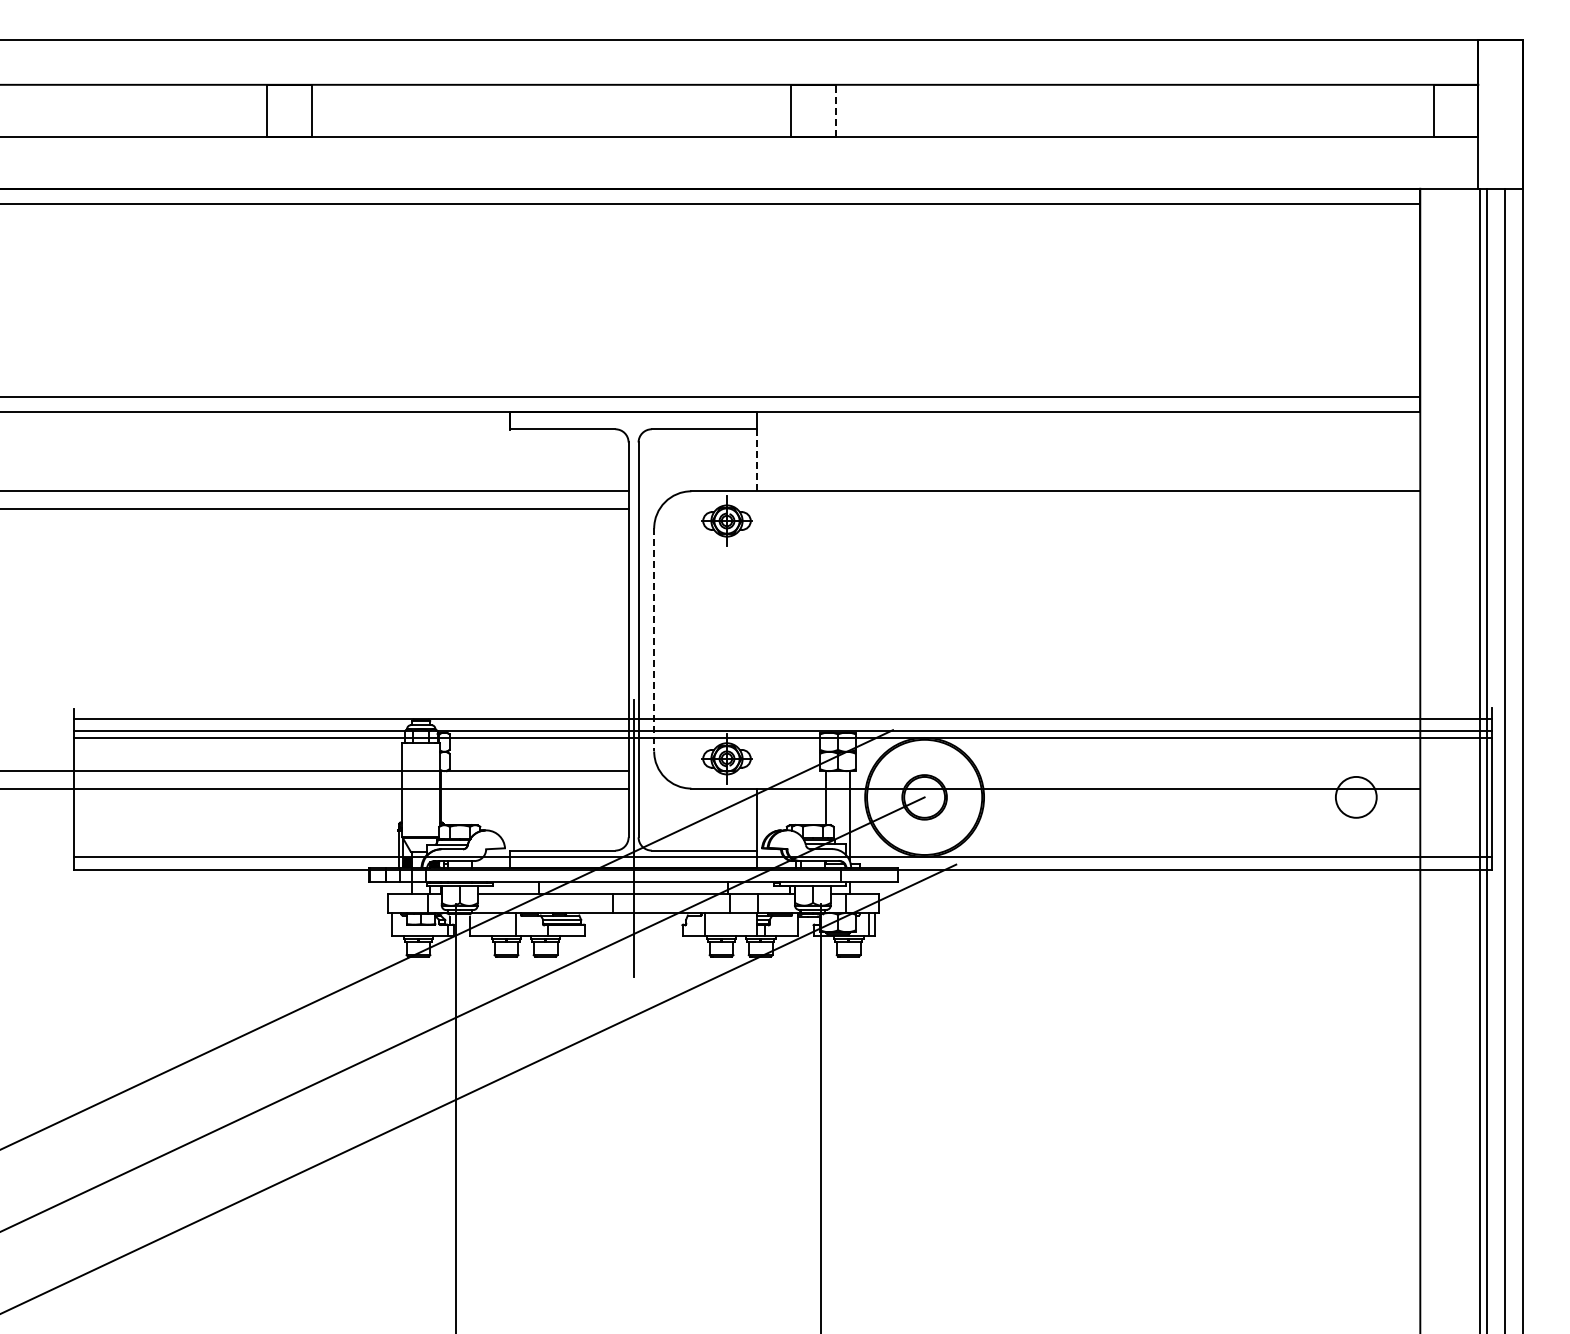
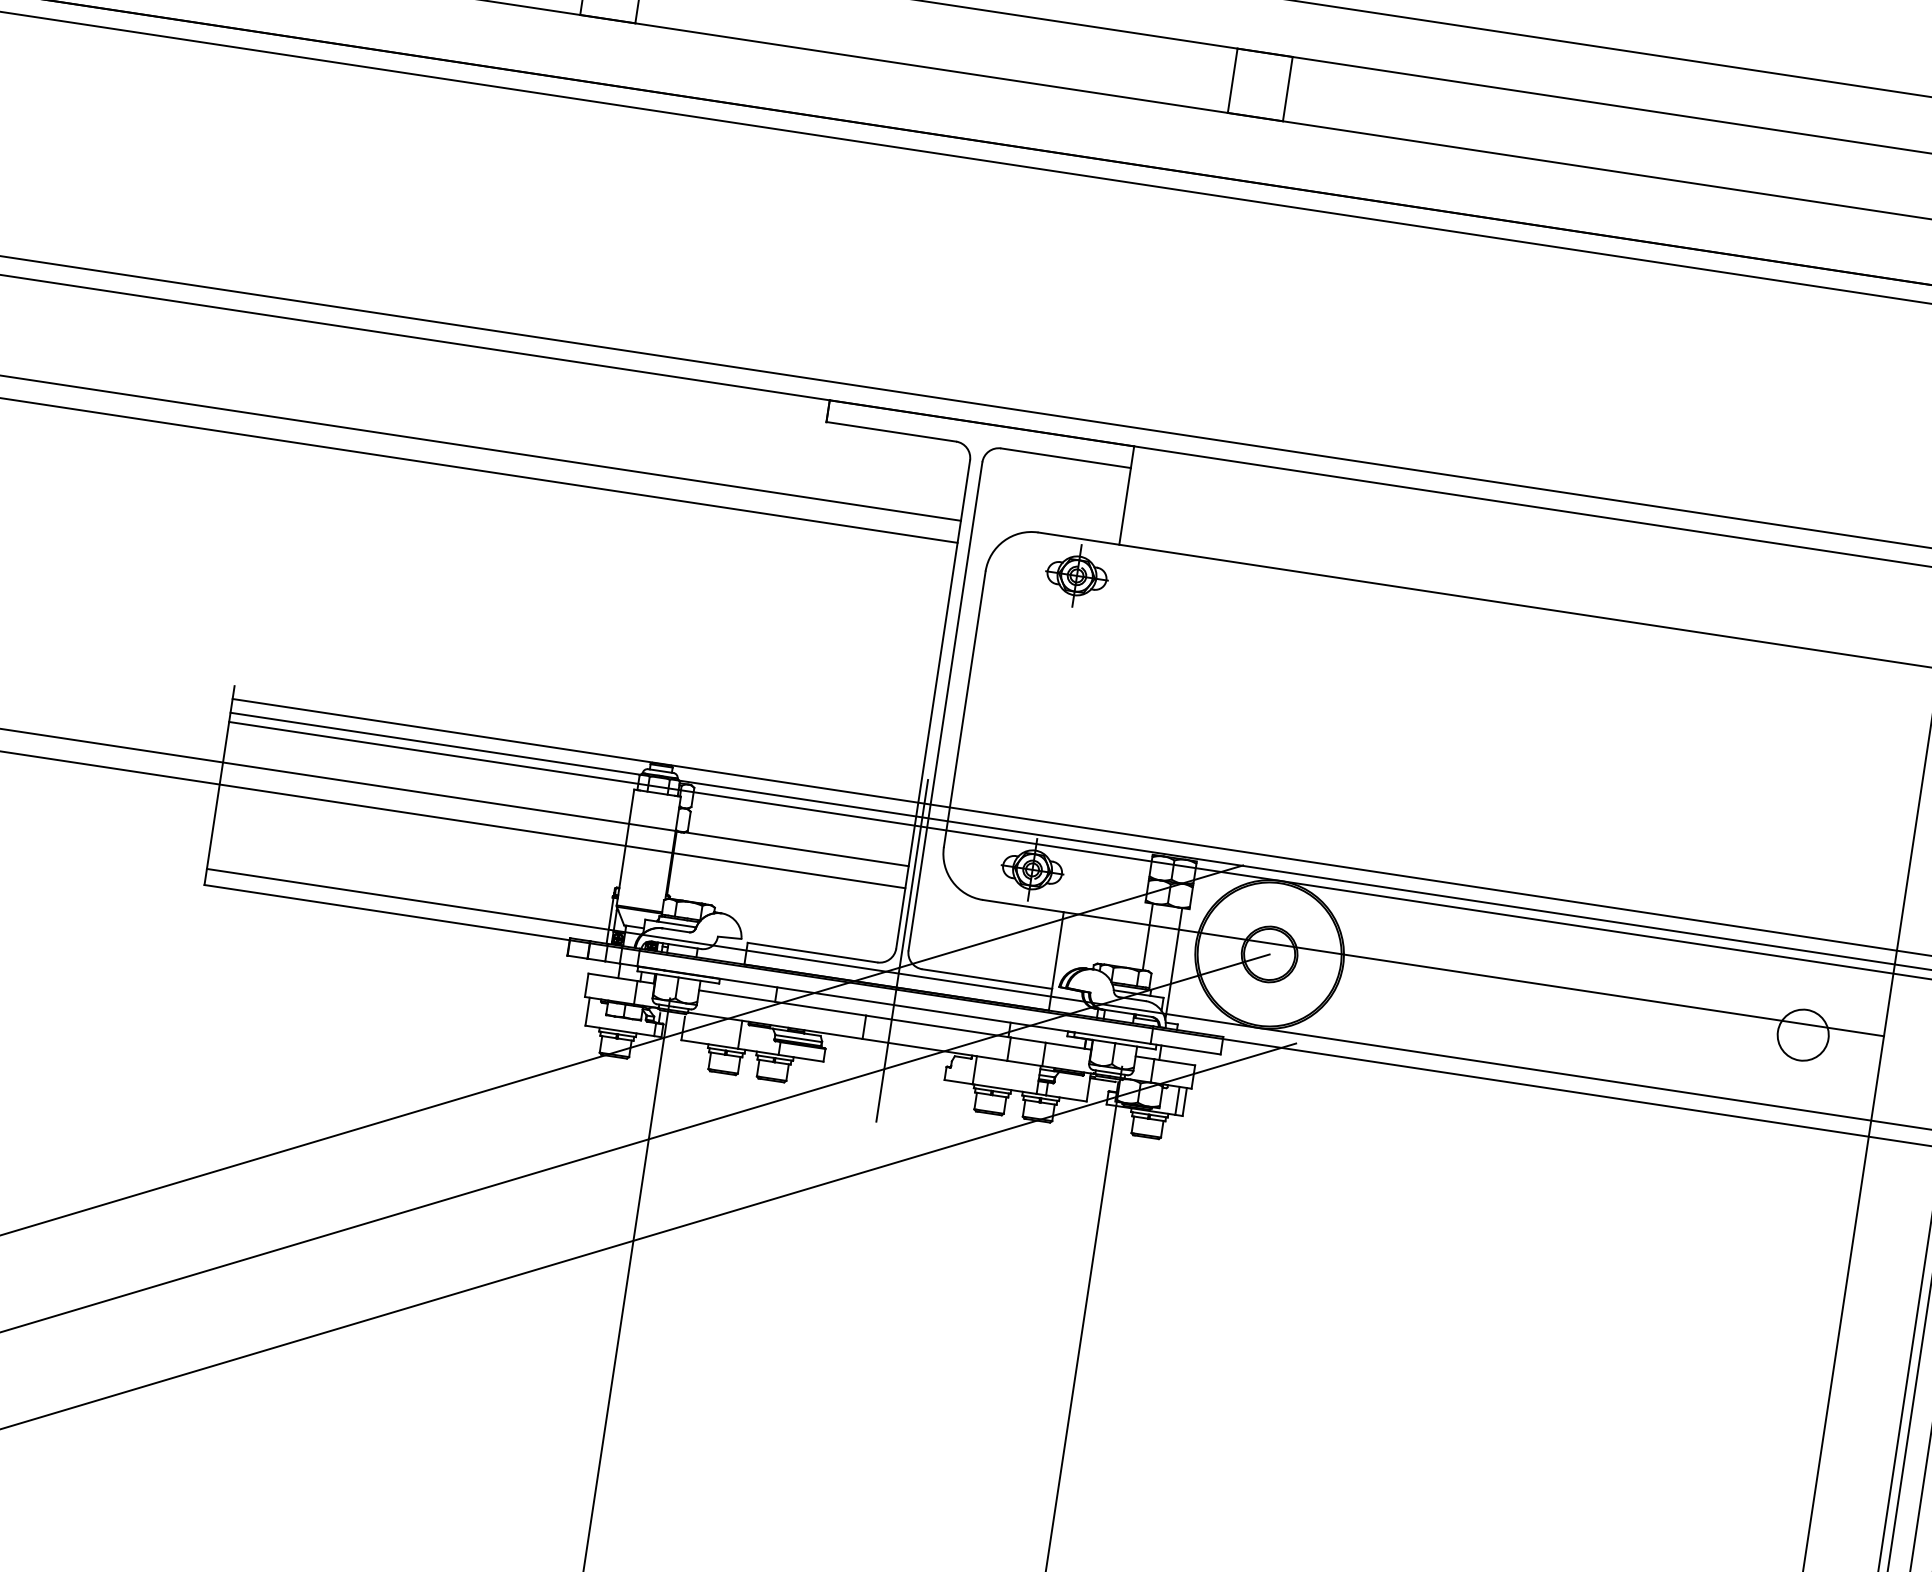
line: (835, 110) -> (1287, 88), dashed -> solid
line: (756, 460) -> (1124, 506), dashed -> solid
line: (654, 640) -> (965, 710), dashed -> solid

